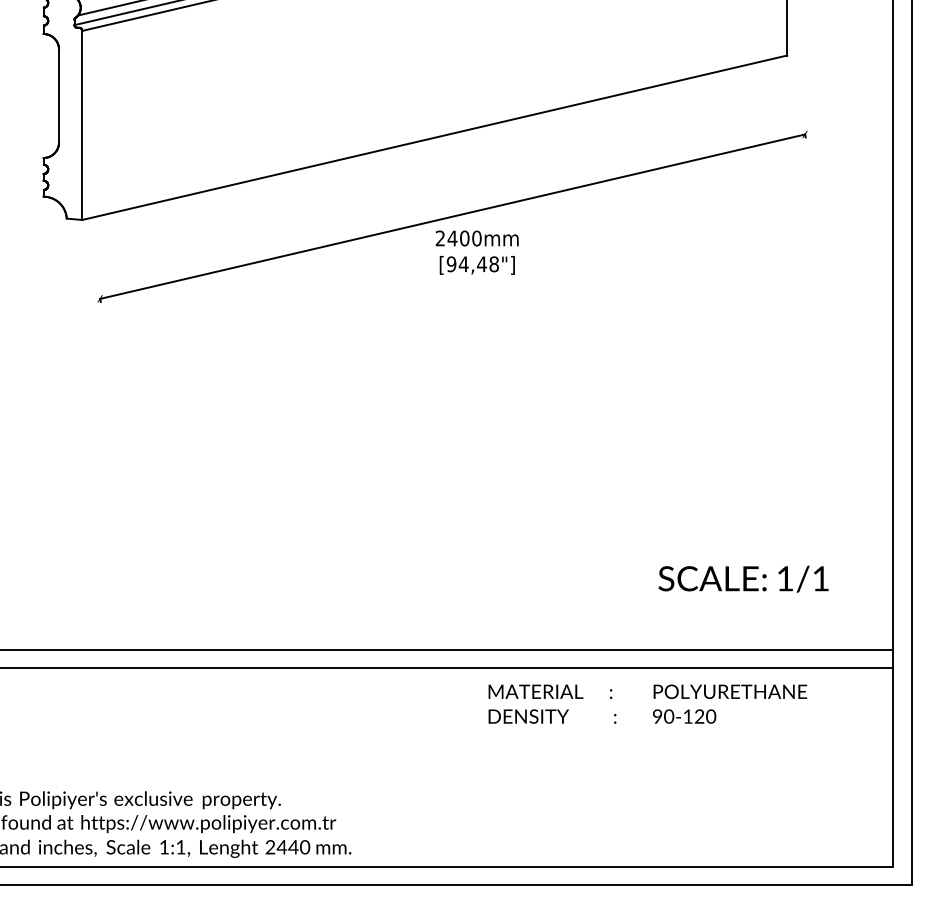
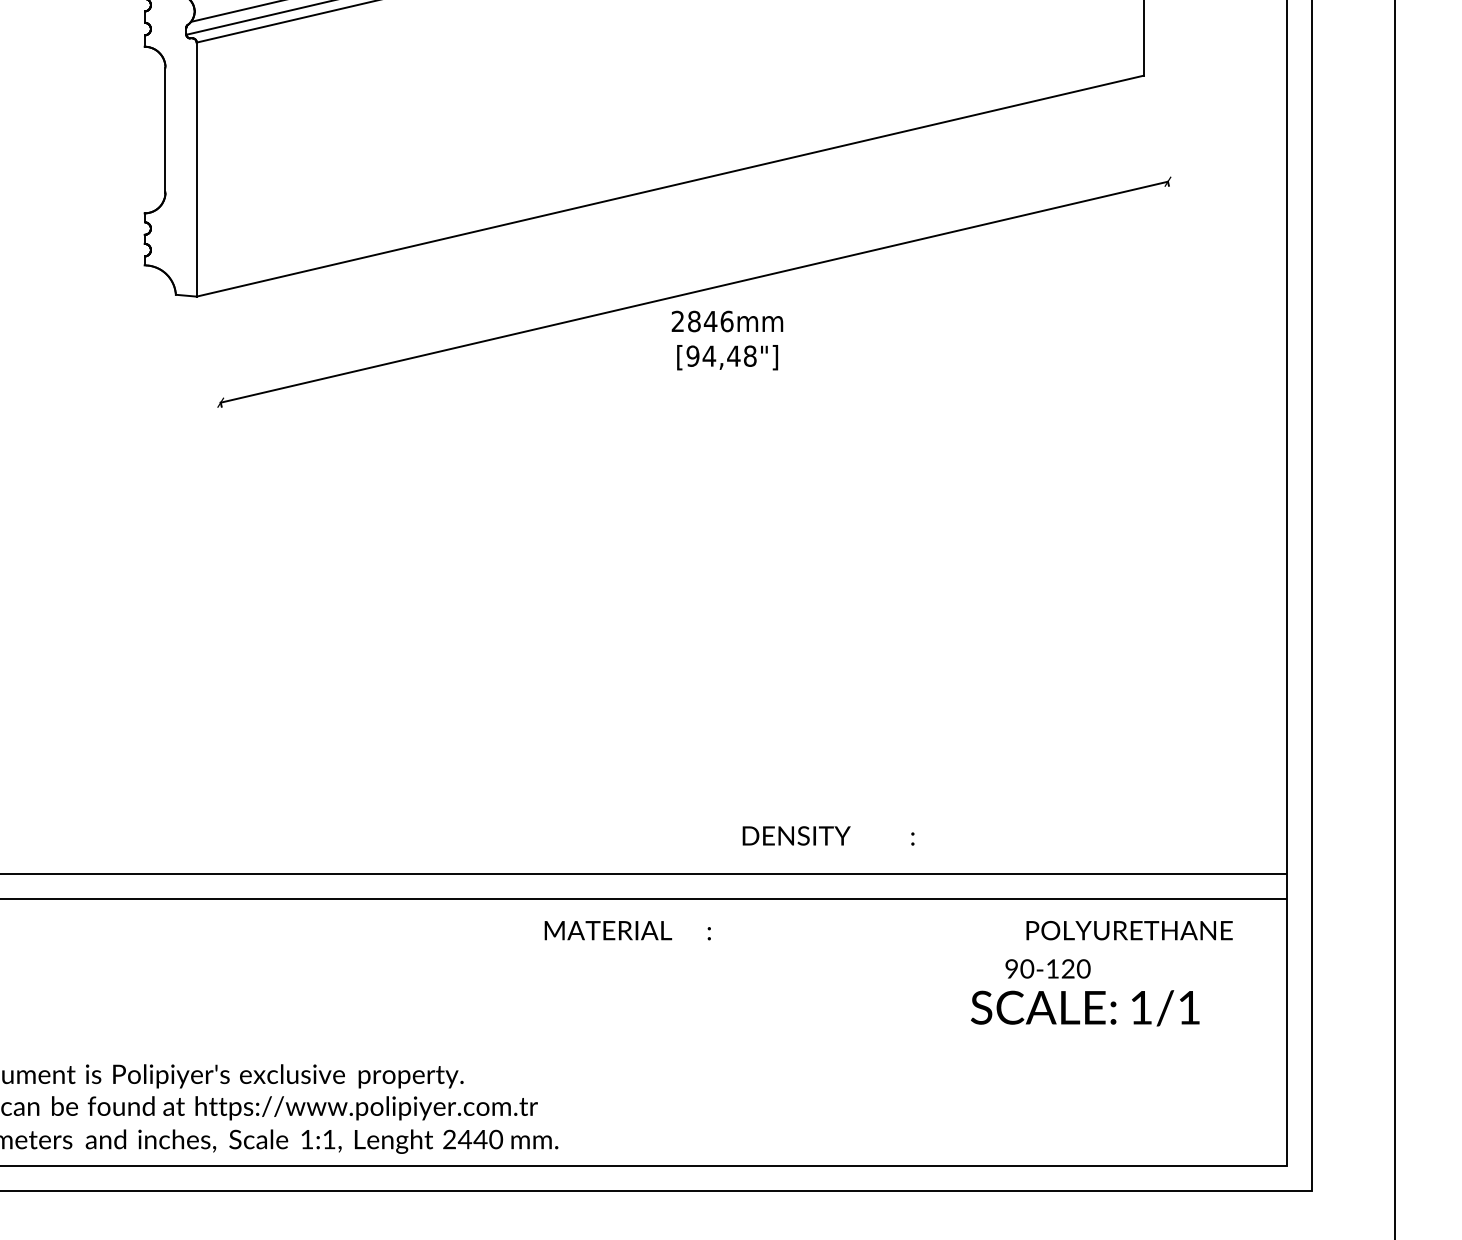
text: (464, 238) -> (710, 321), 2400mm -> 2846mm
text: (743, 579) -> (1085, 1008), moved
text: (550, 691) -> (627, 930), moved
text: (730, 691) -> (1129, 930), moved
text: (552, 716) -> (828, 835), moved
text: (684, 716) -> (1047, 968), moved

